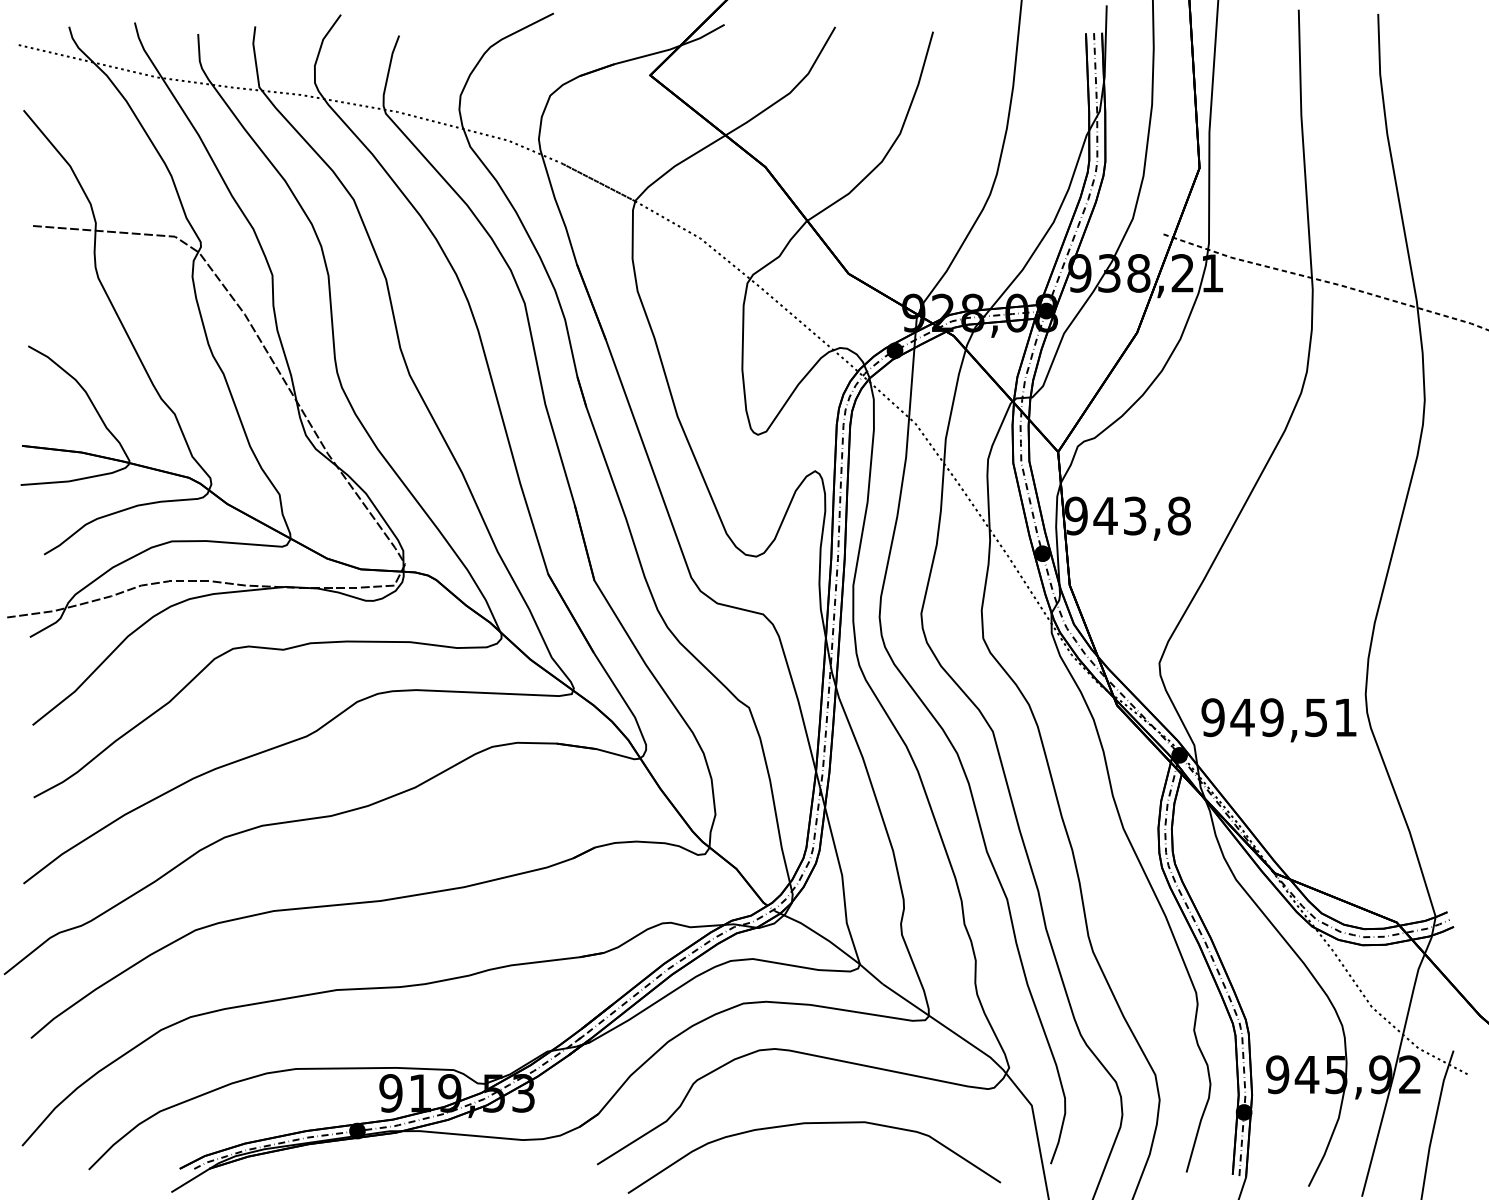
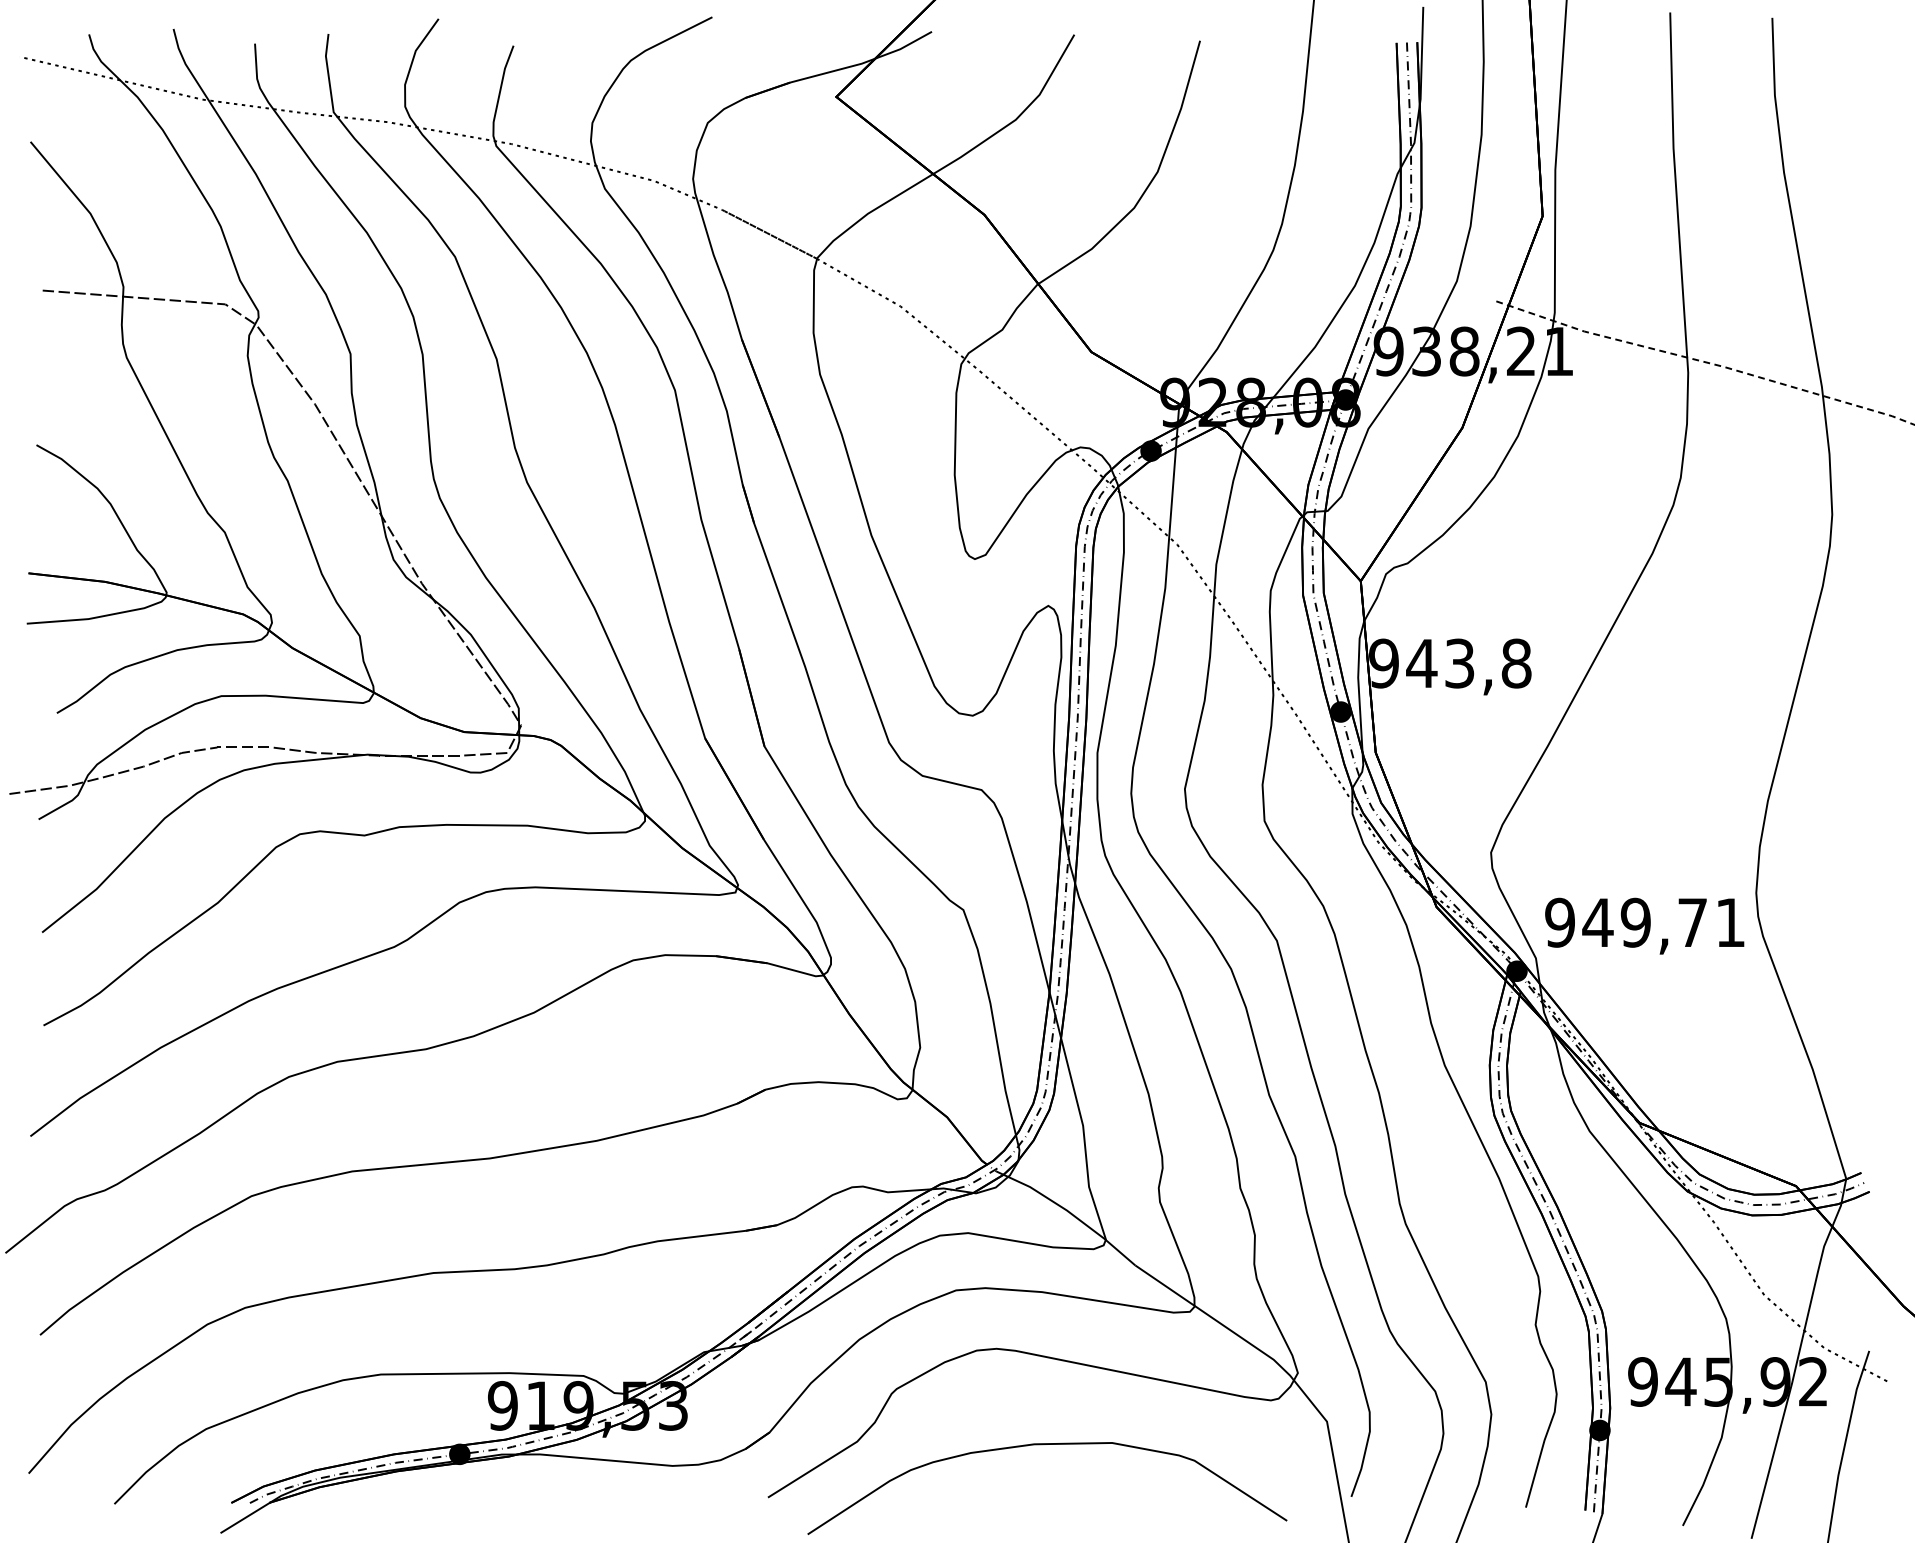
text: (1316, 717) -> (1692, 922), 949,51 -> 949,71

